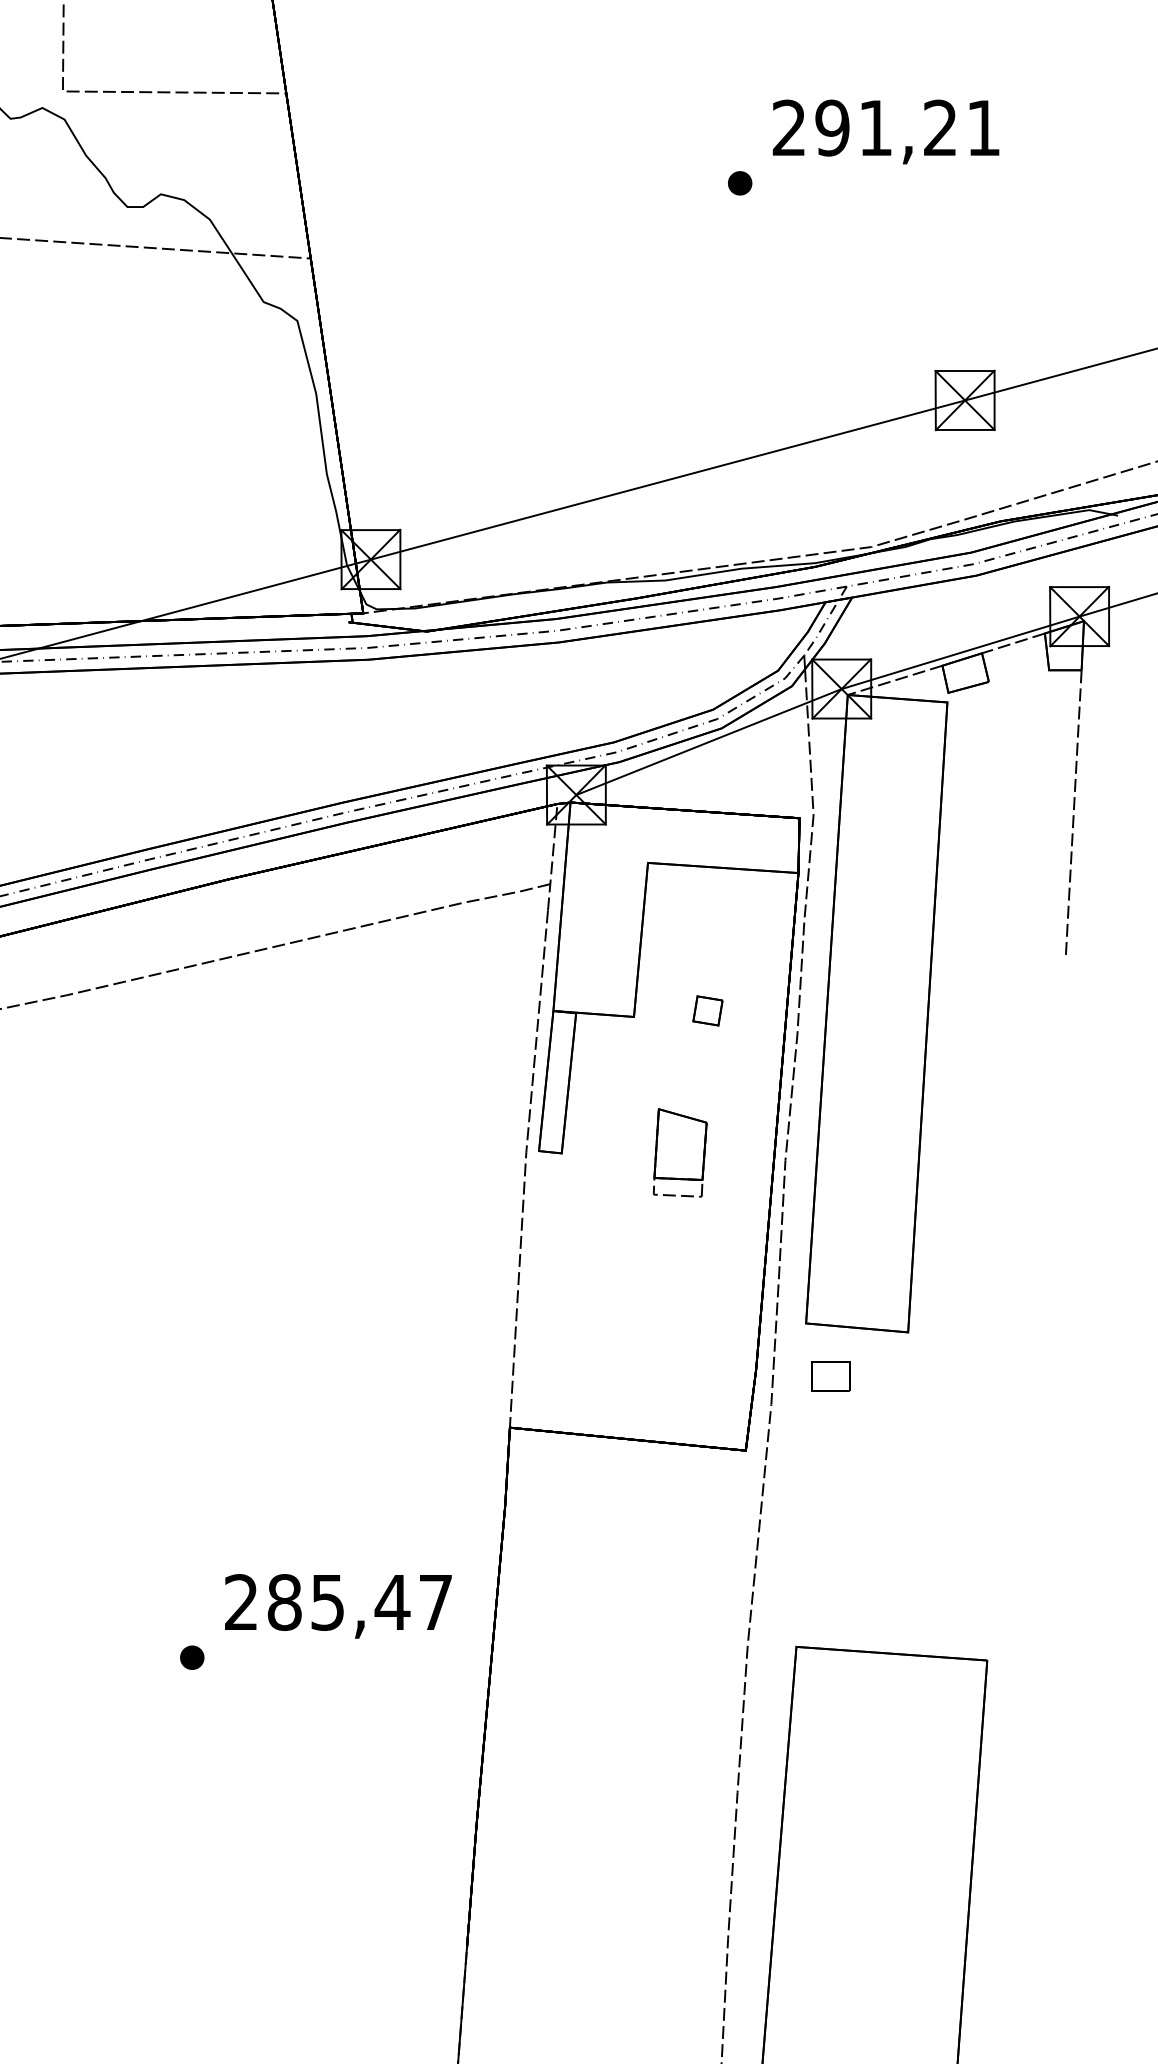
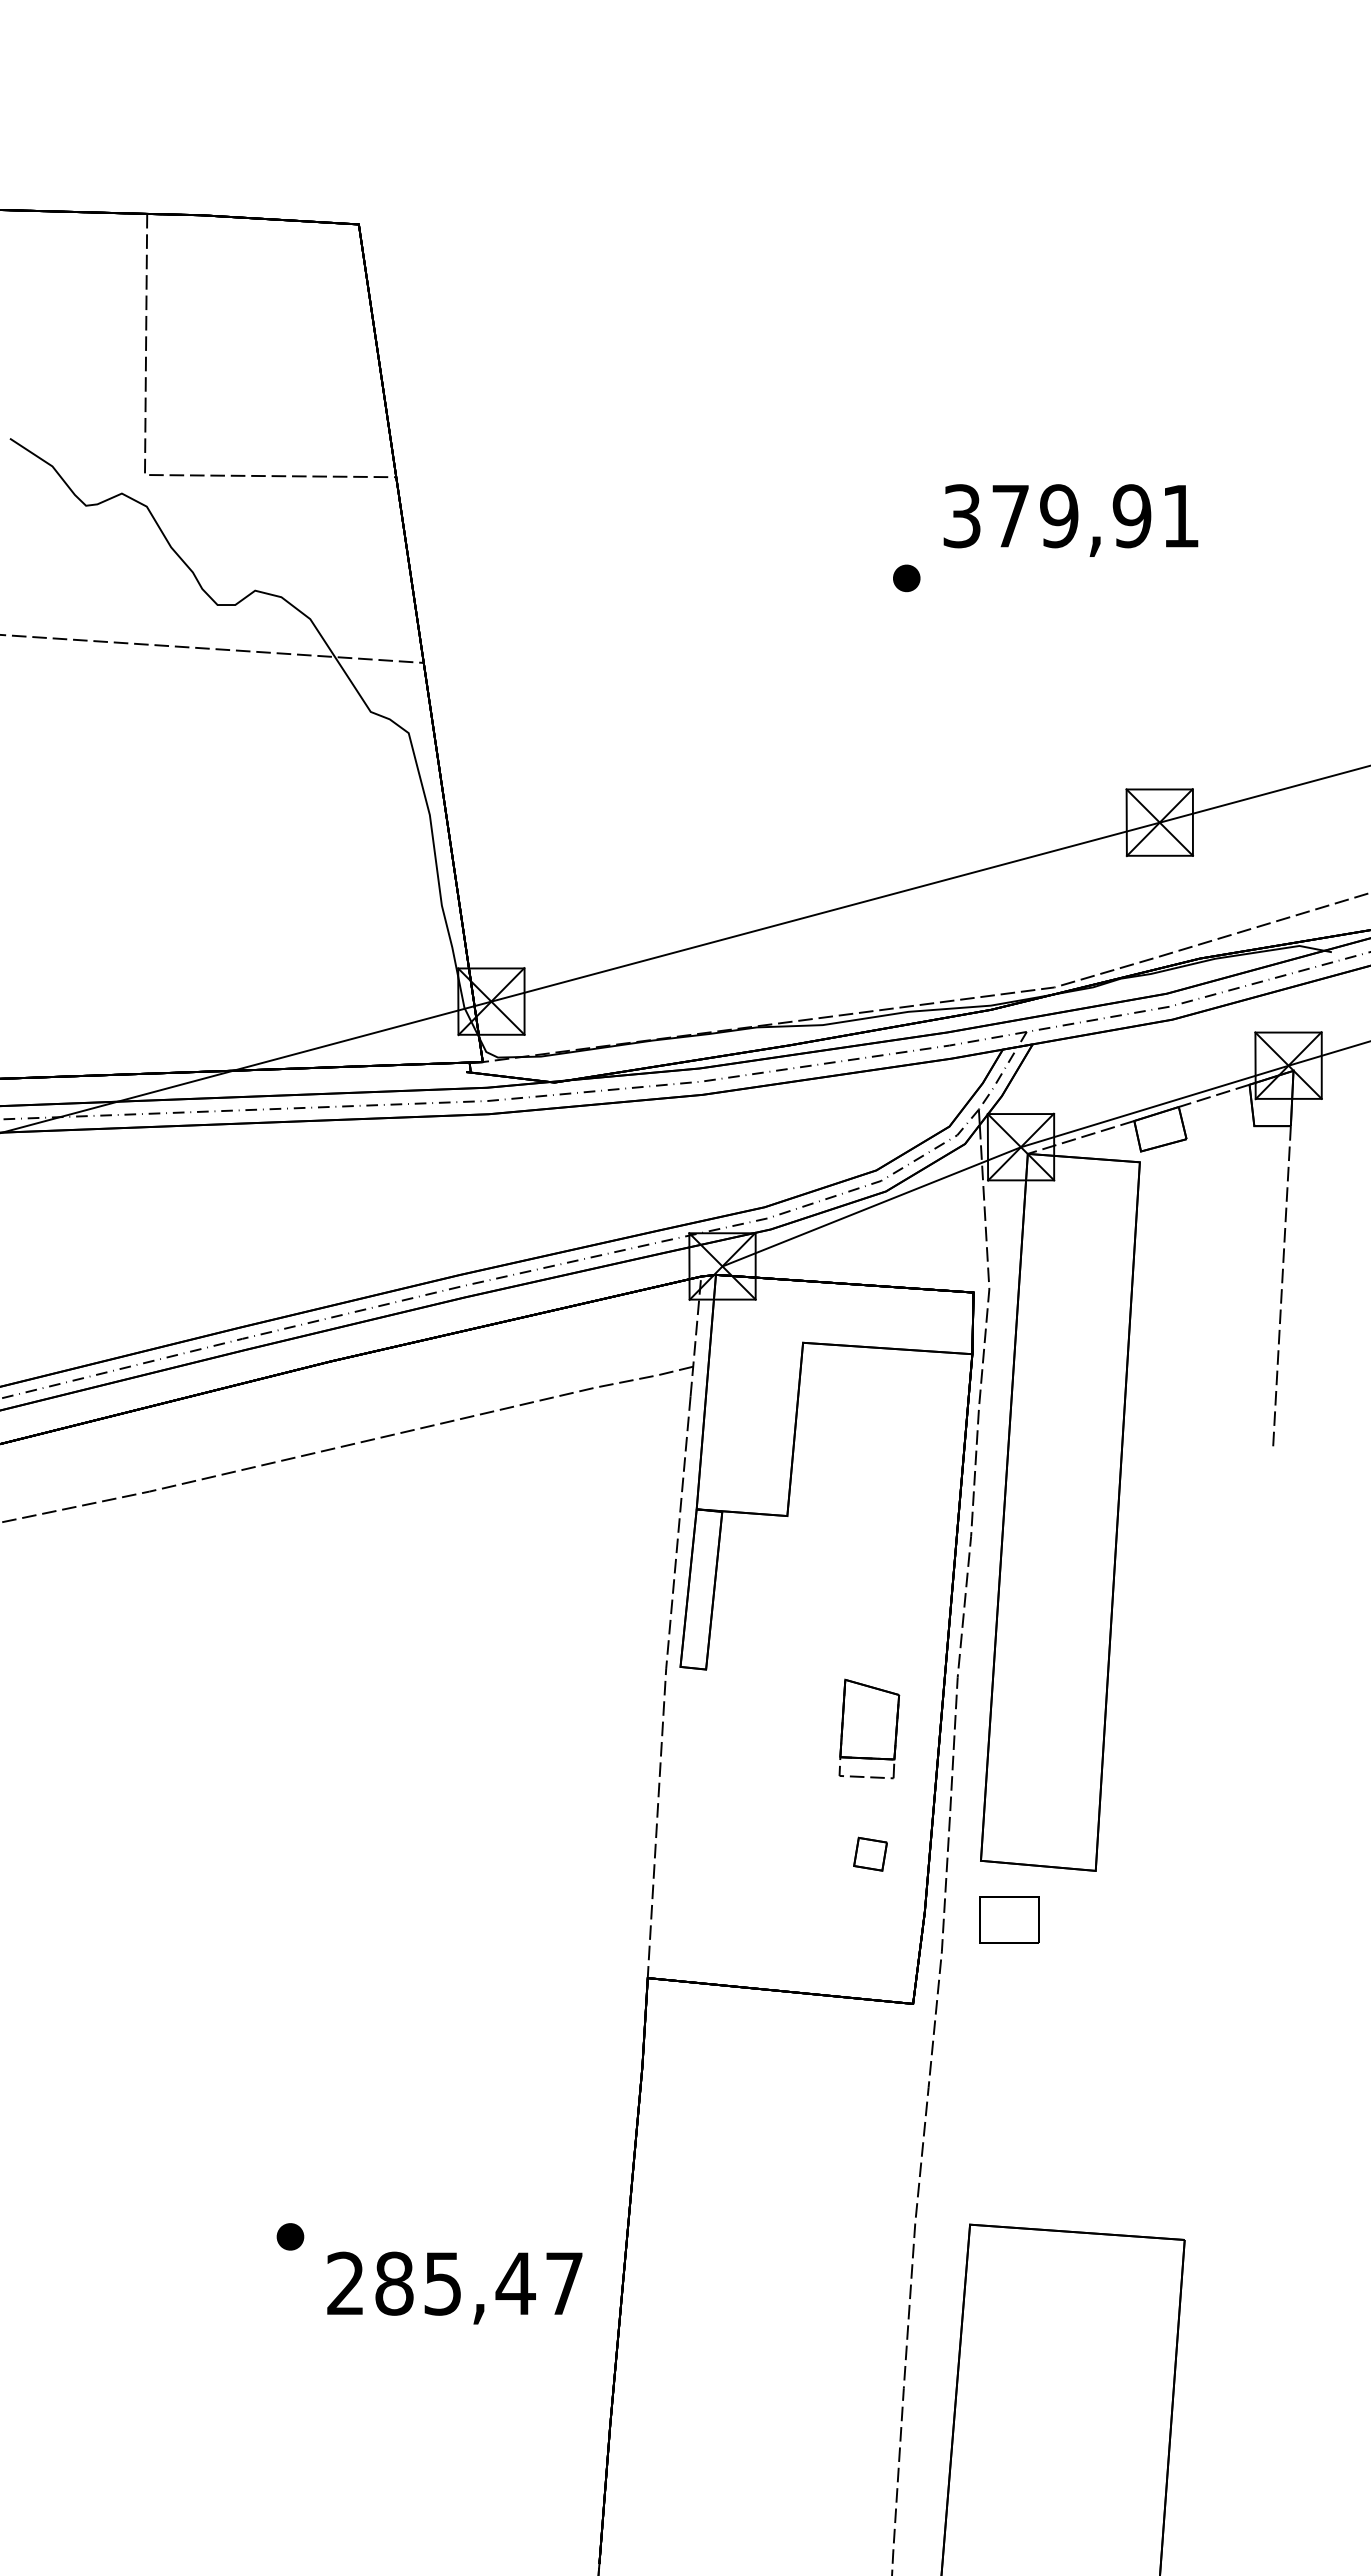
text: (865, 128) -> (1047, 516), 291,21 -> 379,91
part: (707, 1010) -> (870, 1853), moved
part: (680, 1152) -> (869, 1728), moved
part: (830, 1376) -> (1008, 1920), size x1.4
text: (338, 1605) -> (454, 2287), moved

